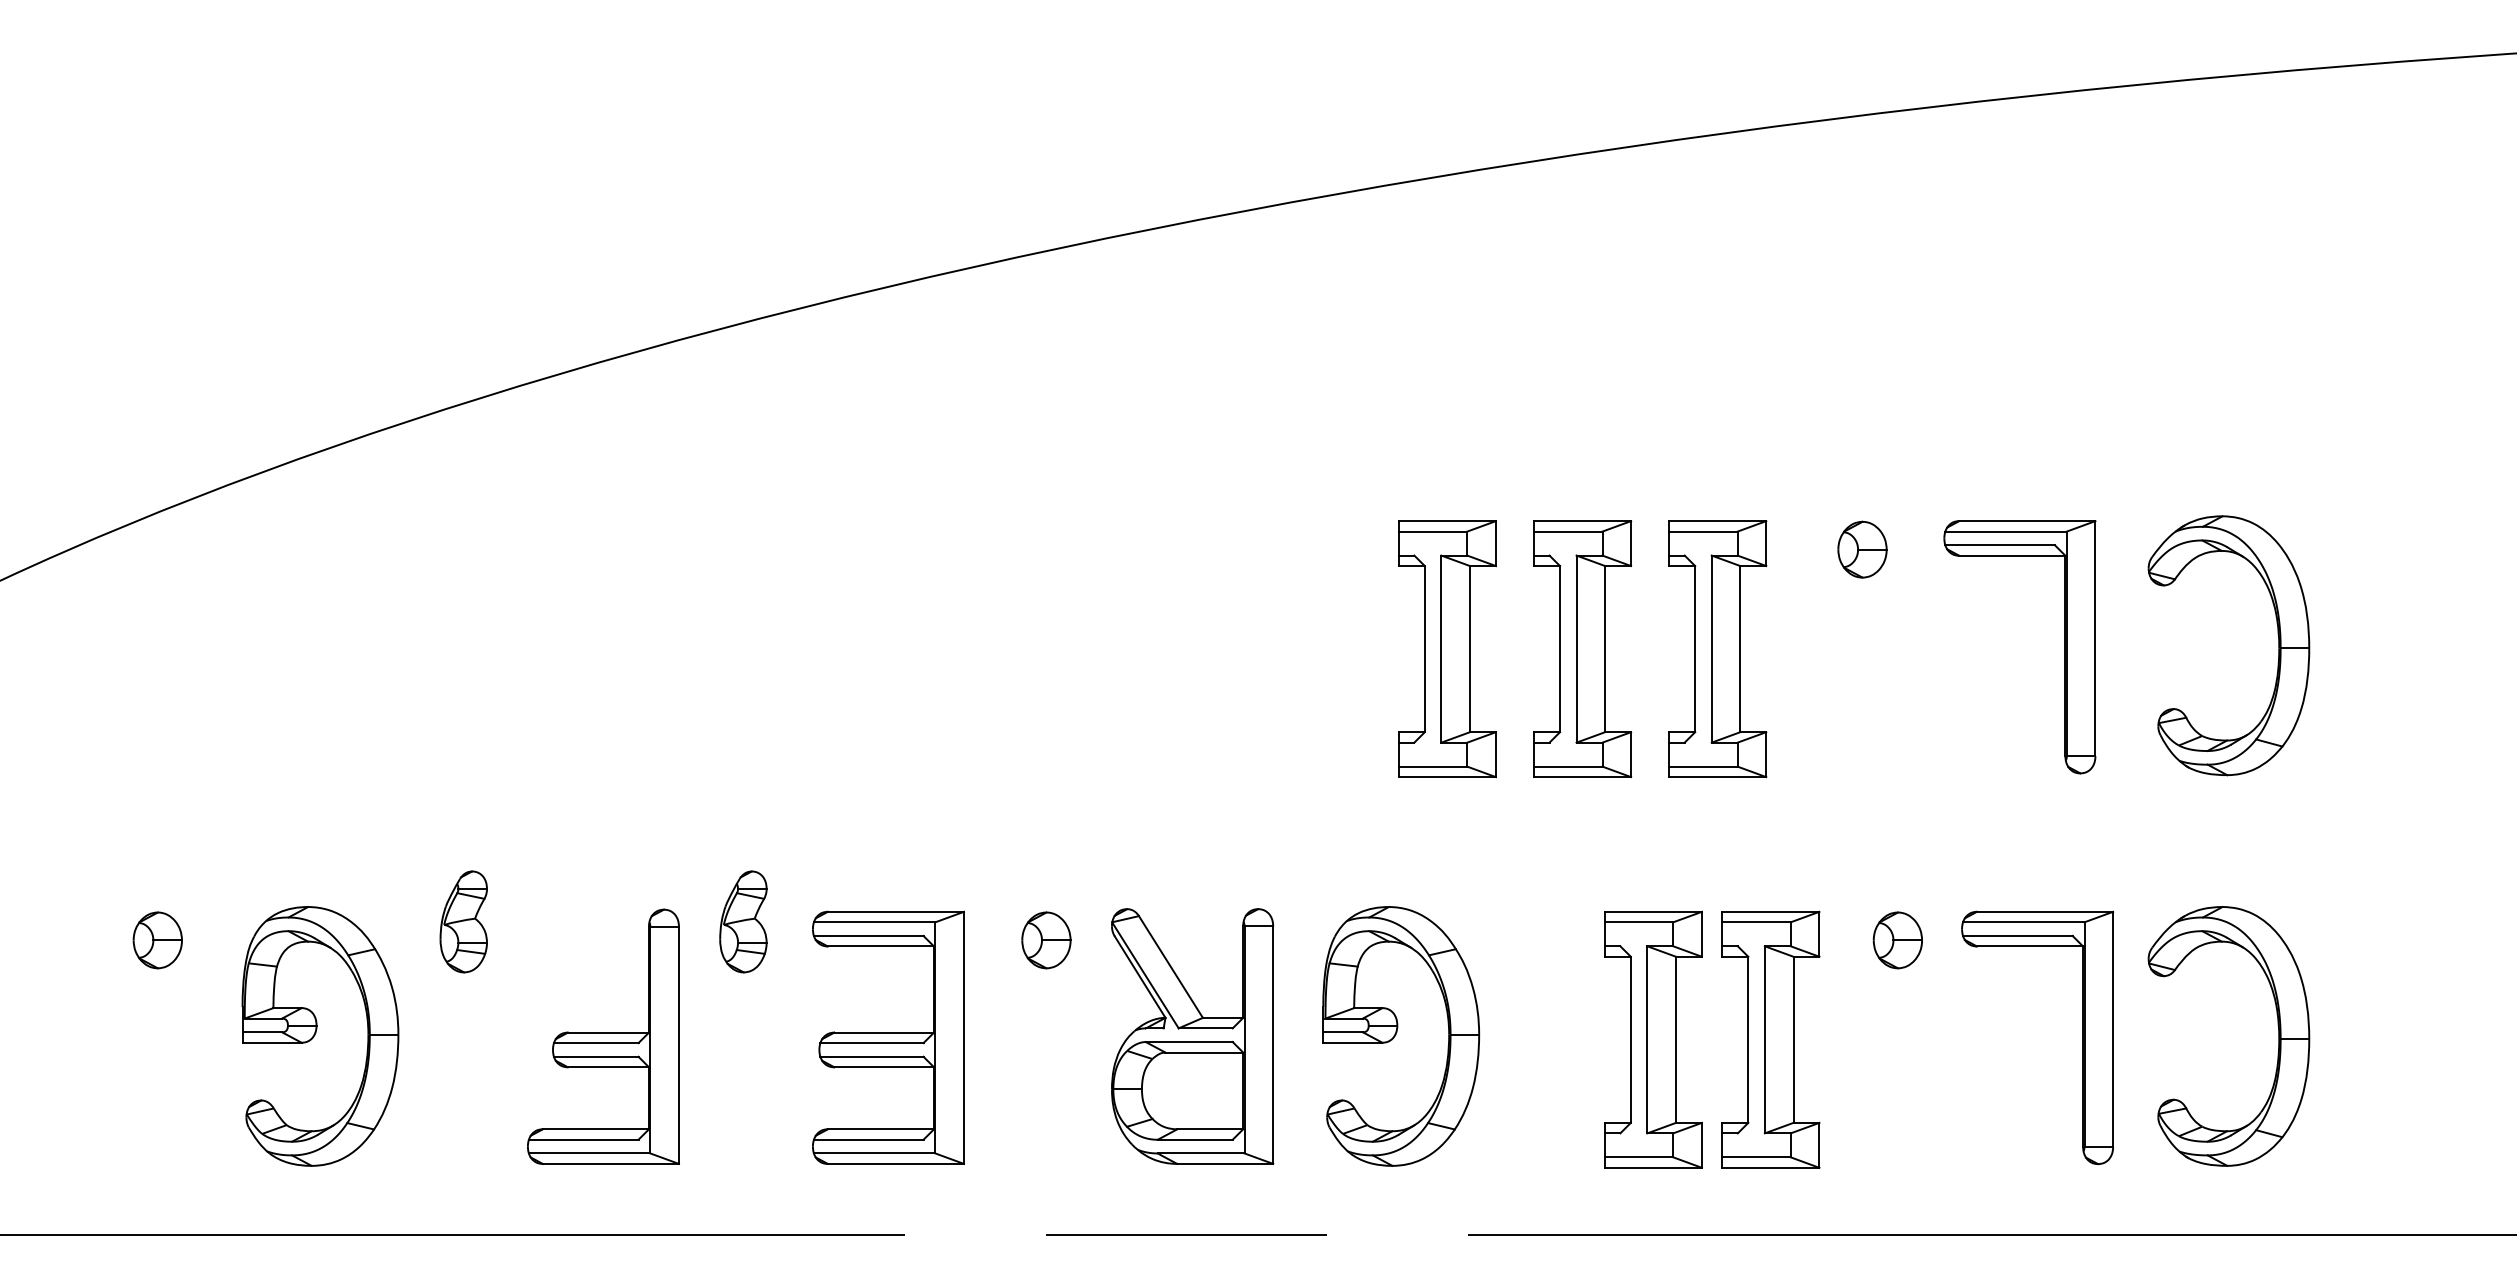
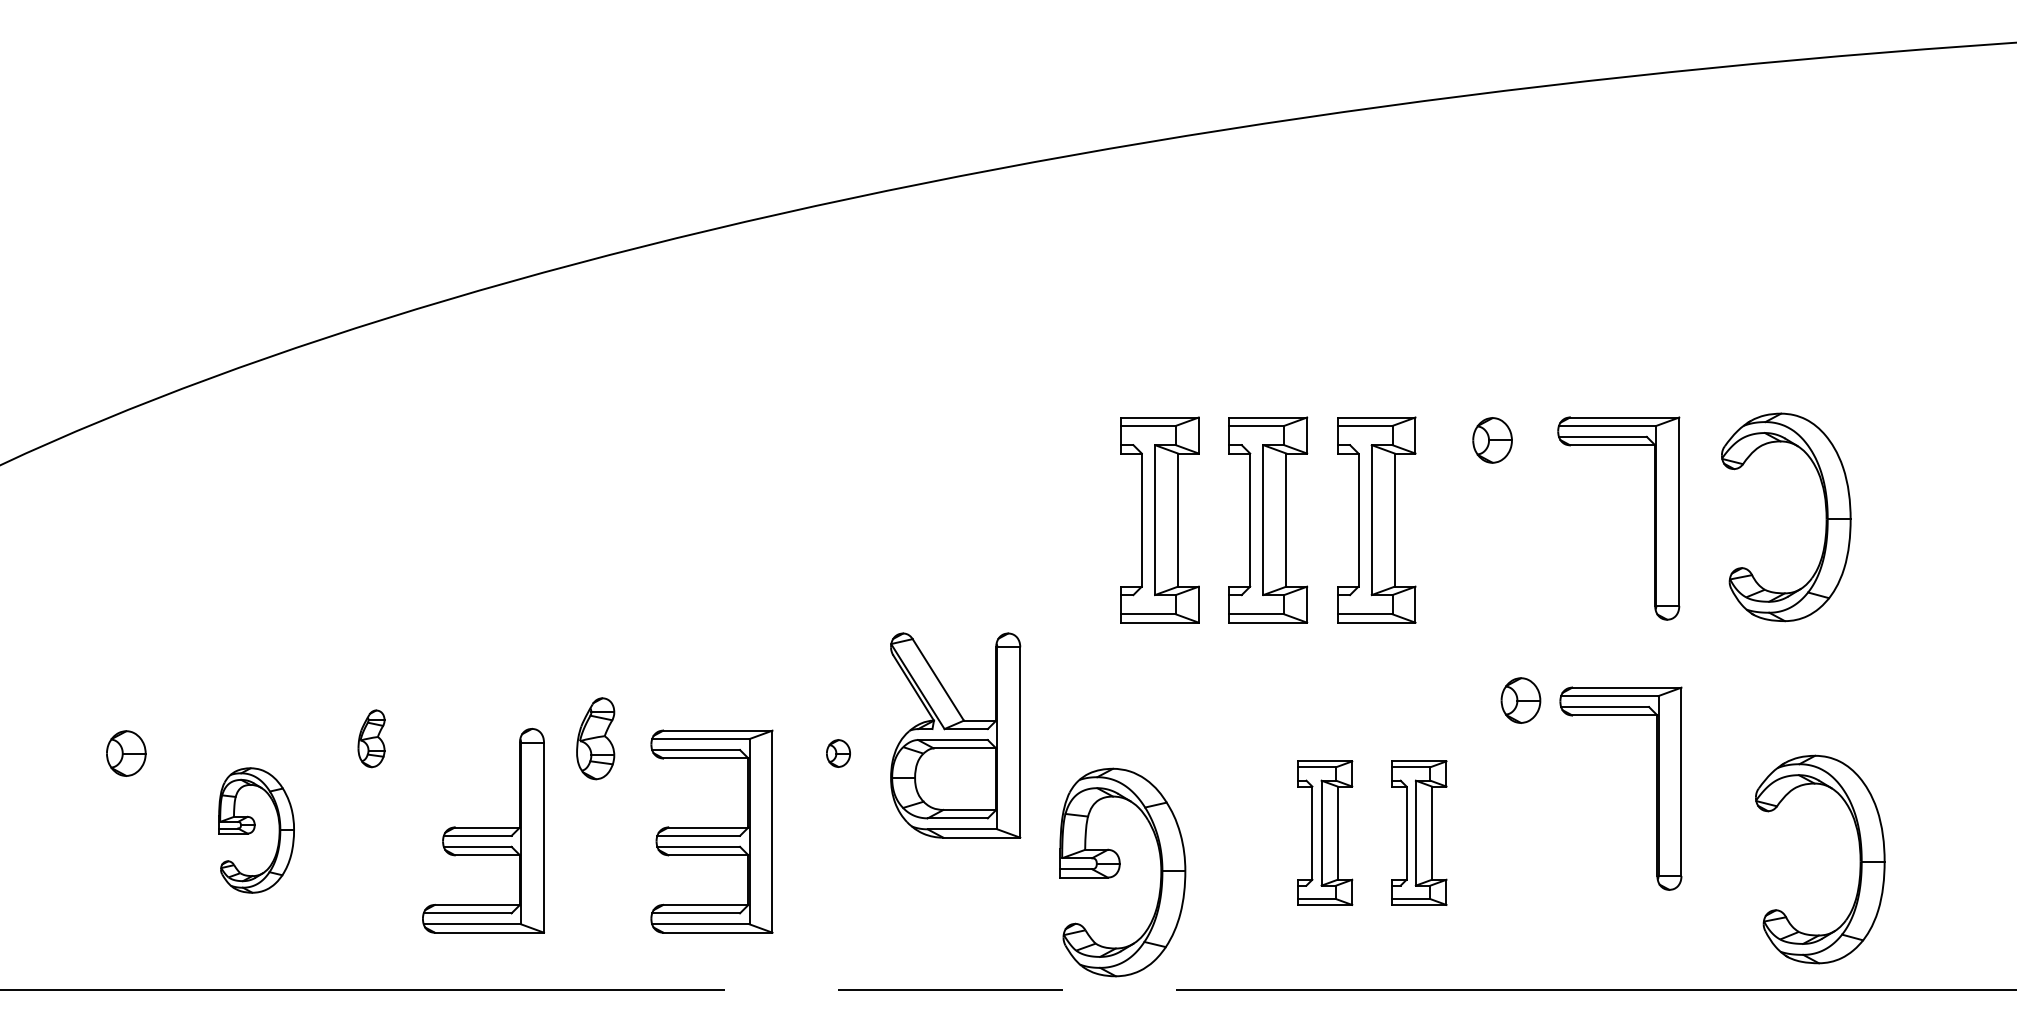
part: (463, 921) -> (371, 738), size x0.7
part: (1046, 940) -> (838, 753), size x0.6
part: (1897, 940) -> (1520, 700), moved
part: (320, 1036) -> (256, 830), size x0.6
part: (1192, 1036) -> (955, 735), moved
part: (1400, 1036) -> (1122, 872), moved
part: (2277, 1036) -> (1859, 859), moved
part: (2081, 1037) -> (1656, 788), moved
part: (1652, 1038) -> (1324, 832), size x0.7
part: (1771, 1038) -> (1419, 832), size x0.7

